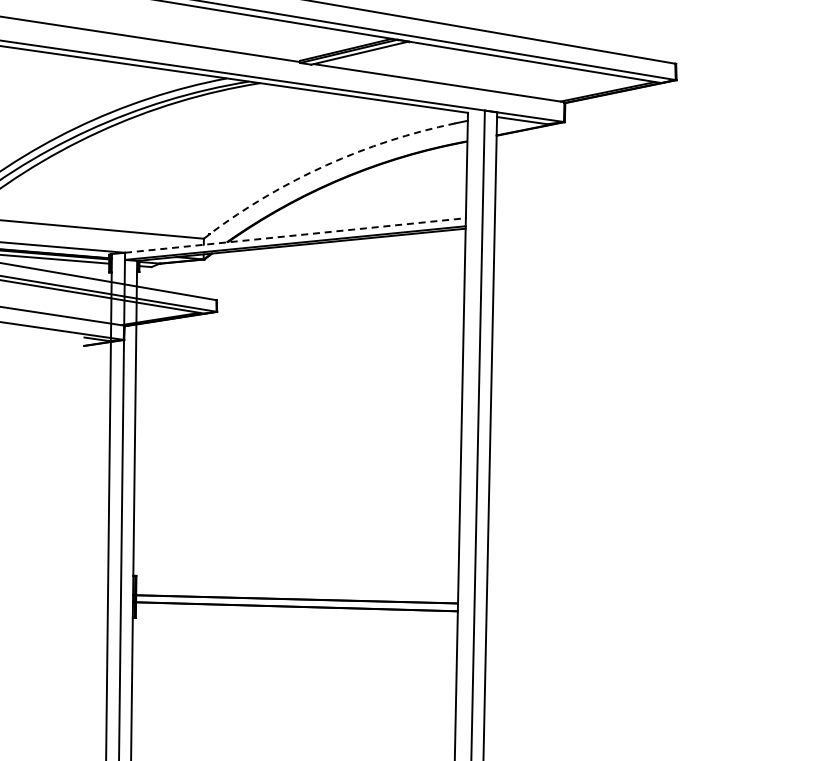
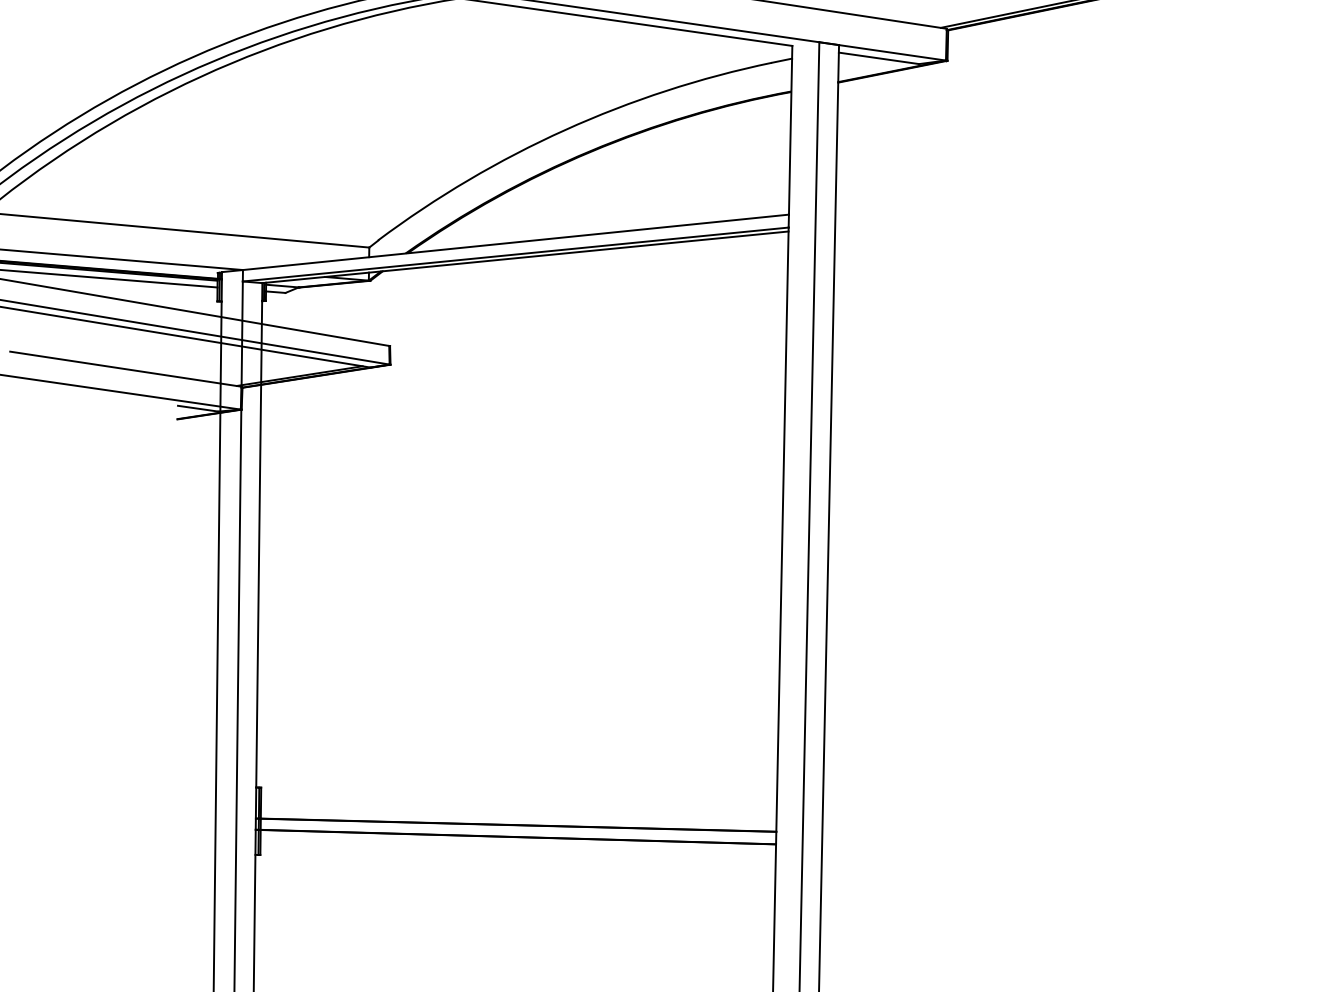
arc: (326, 165) -> (565, 130), dashed -> solid
line: (295, 235) -> (515, 242), dashed -> solid

